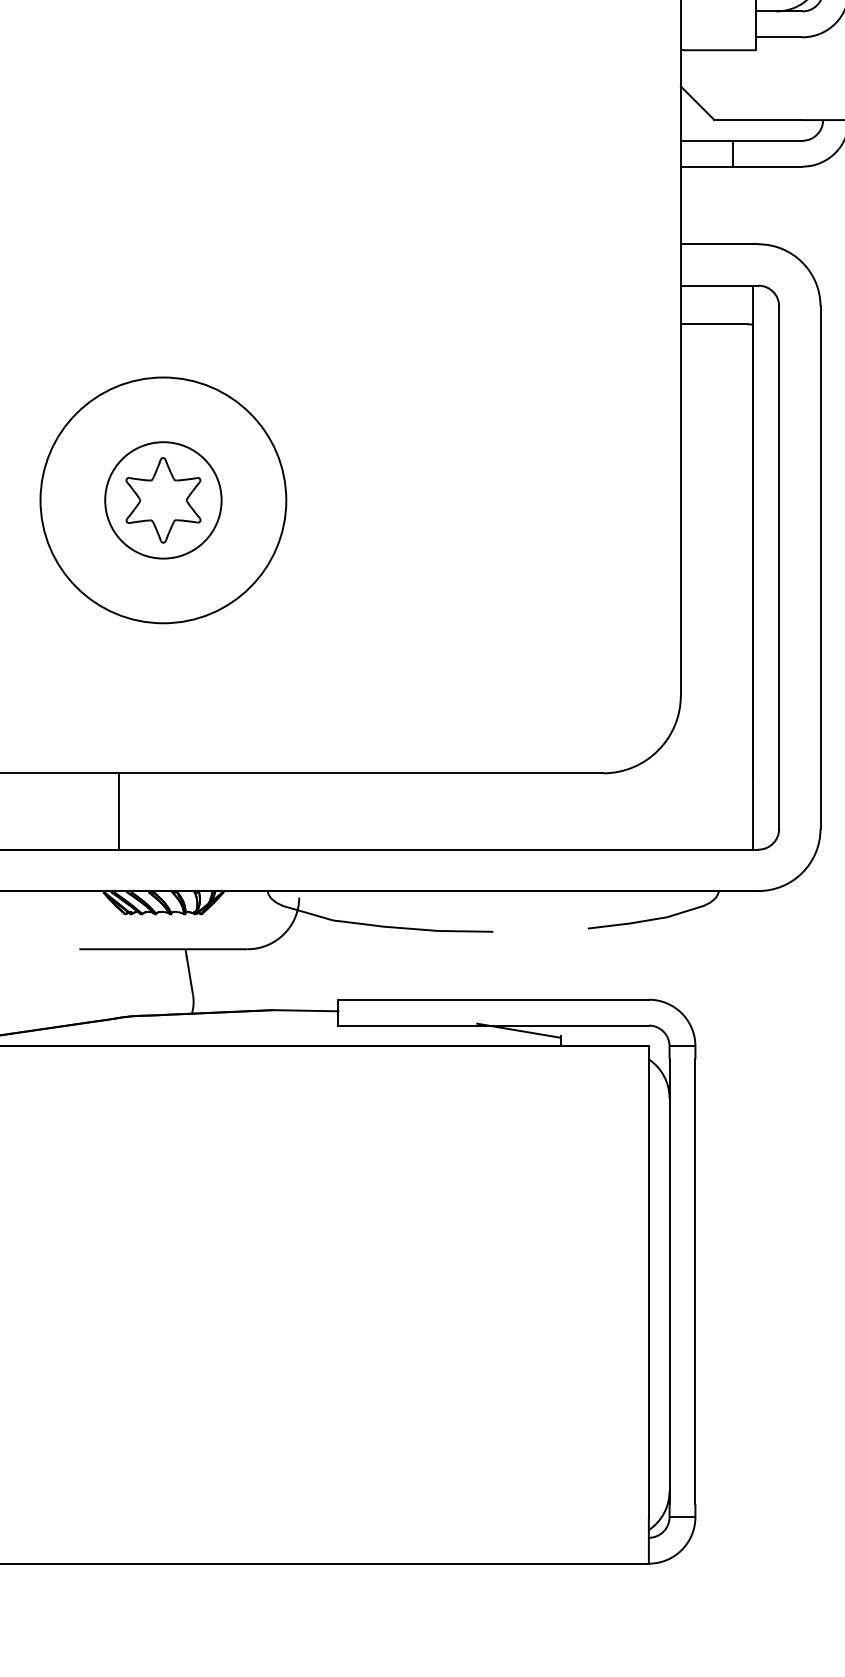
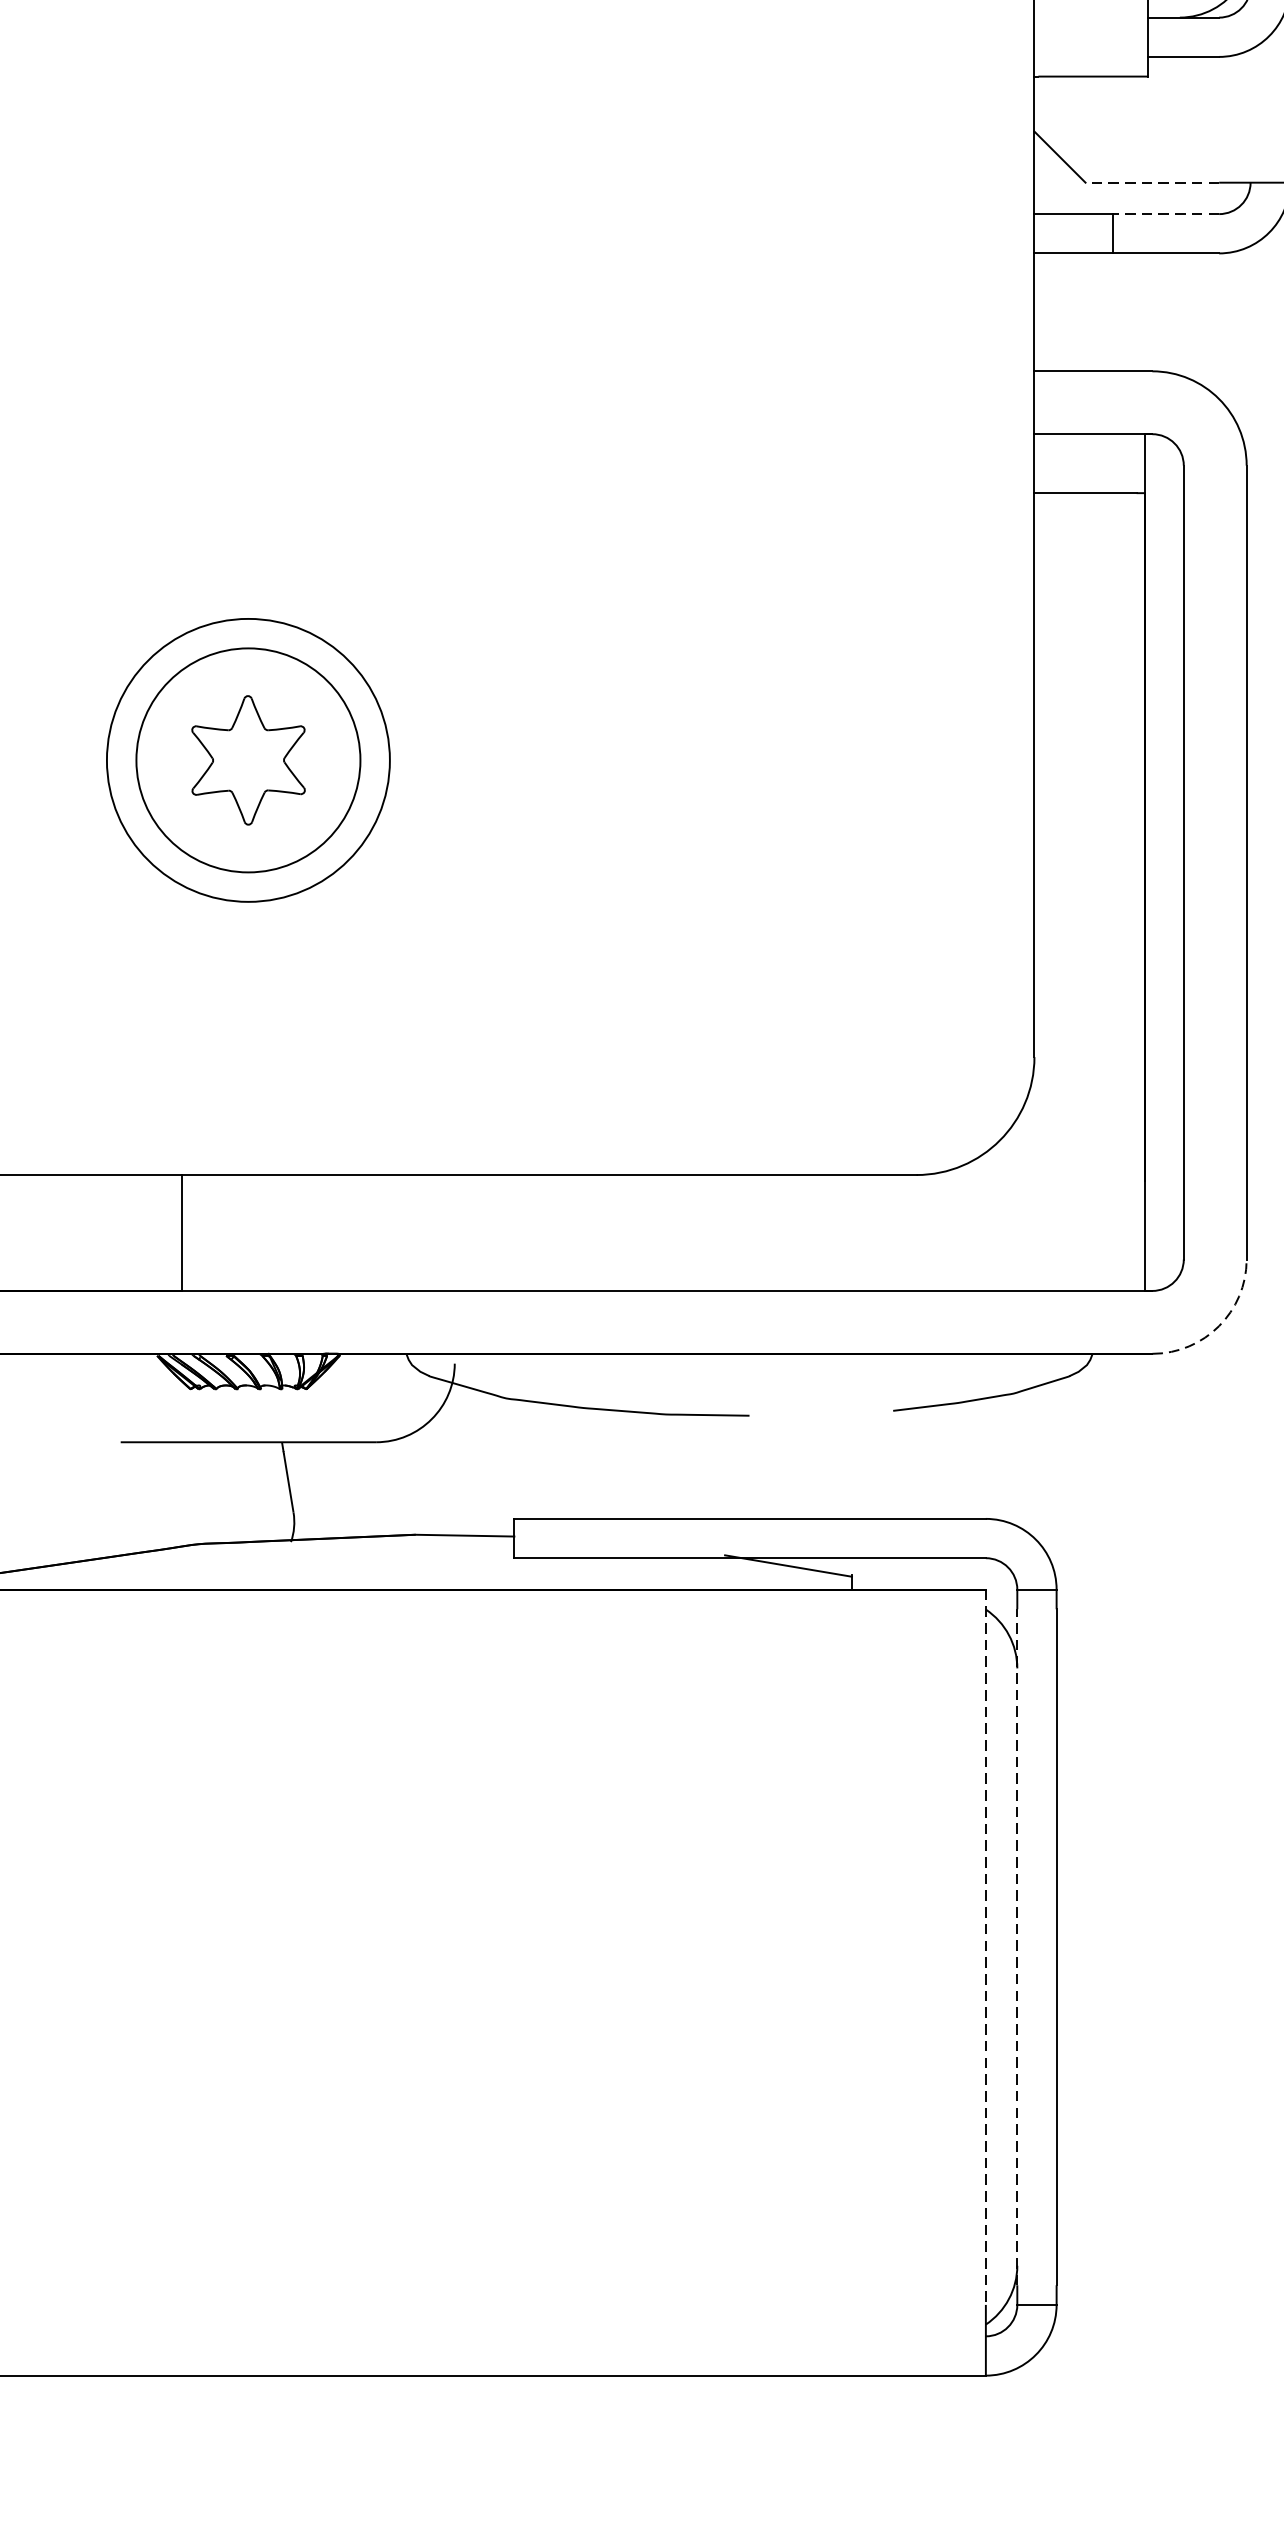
line: (758, 120) -> (1152, 183), solid -> dashed
line: (767, 140) -> (1166, 213), solid -> dashed
circle: (163, 500) -> (248, 760), size x0.6
circle: (163, 500) -> (248, 760), size x1.6
arc: (802, 872) -> (1219, 1325), solid -> dashed
line: (669, 1281) -> (1017, 1946), solid -> dashed
line: (648, 1282) -> (985, 1948), solid -> dashed

